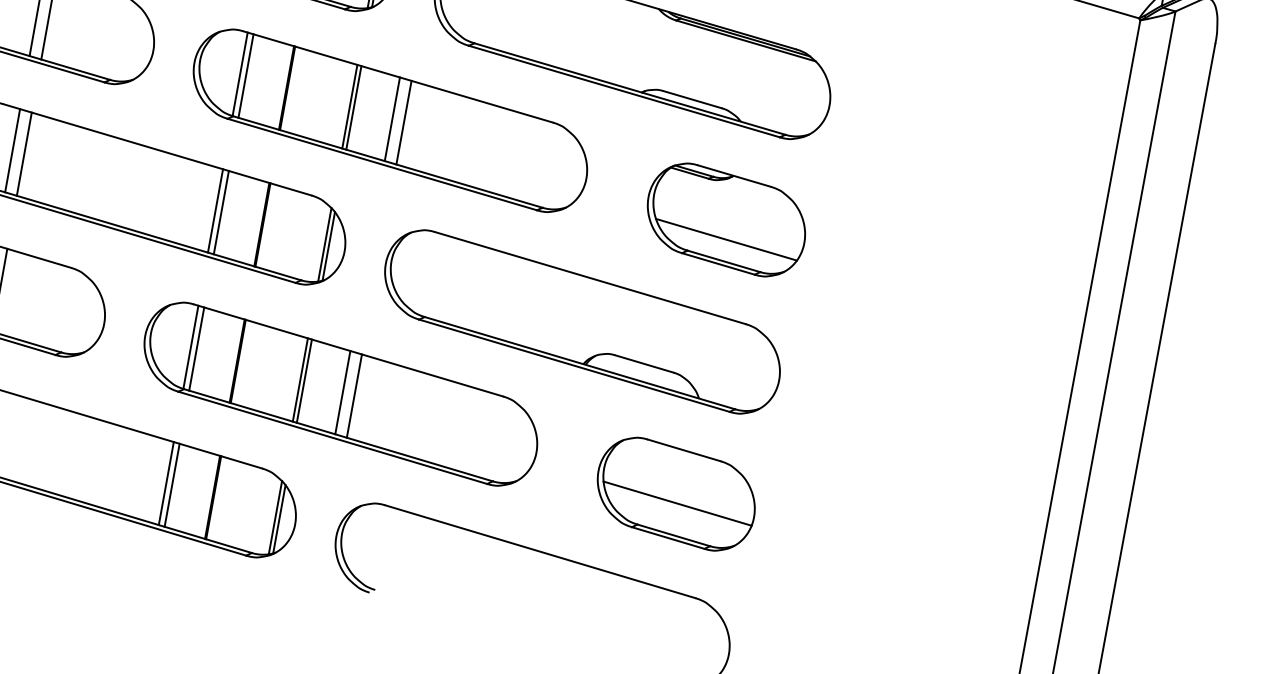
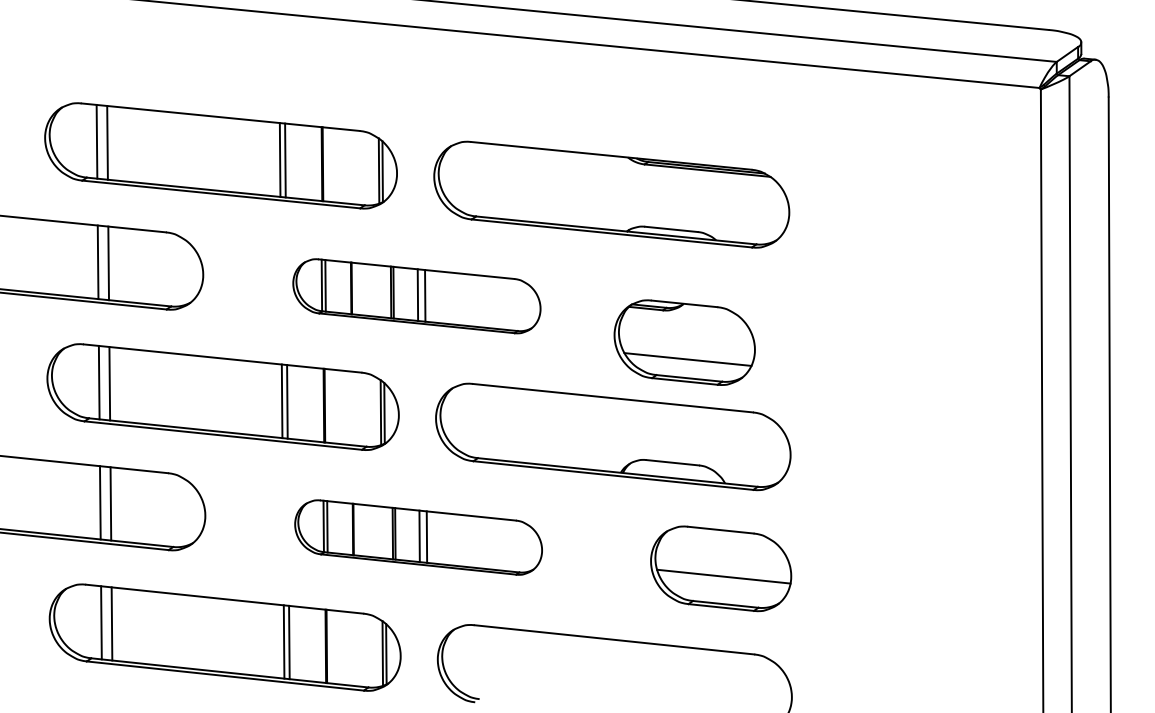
part: (389, 121) -> (416, 296), size x0.7
part: (726, 219) -> (684, 342), moved
part: (340, 394) -> (418, 537), size x0.7

